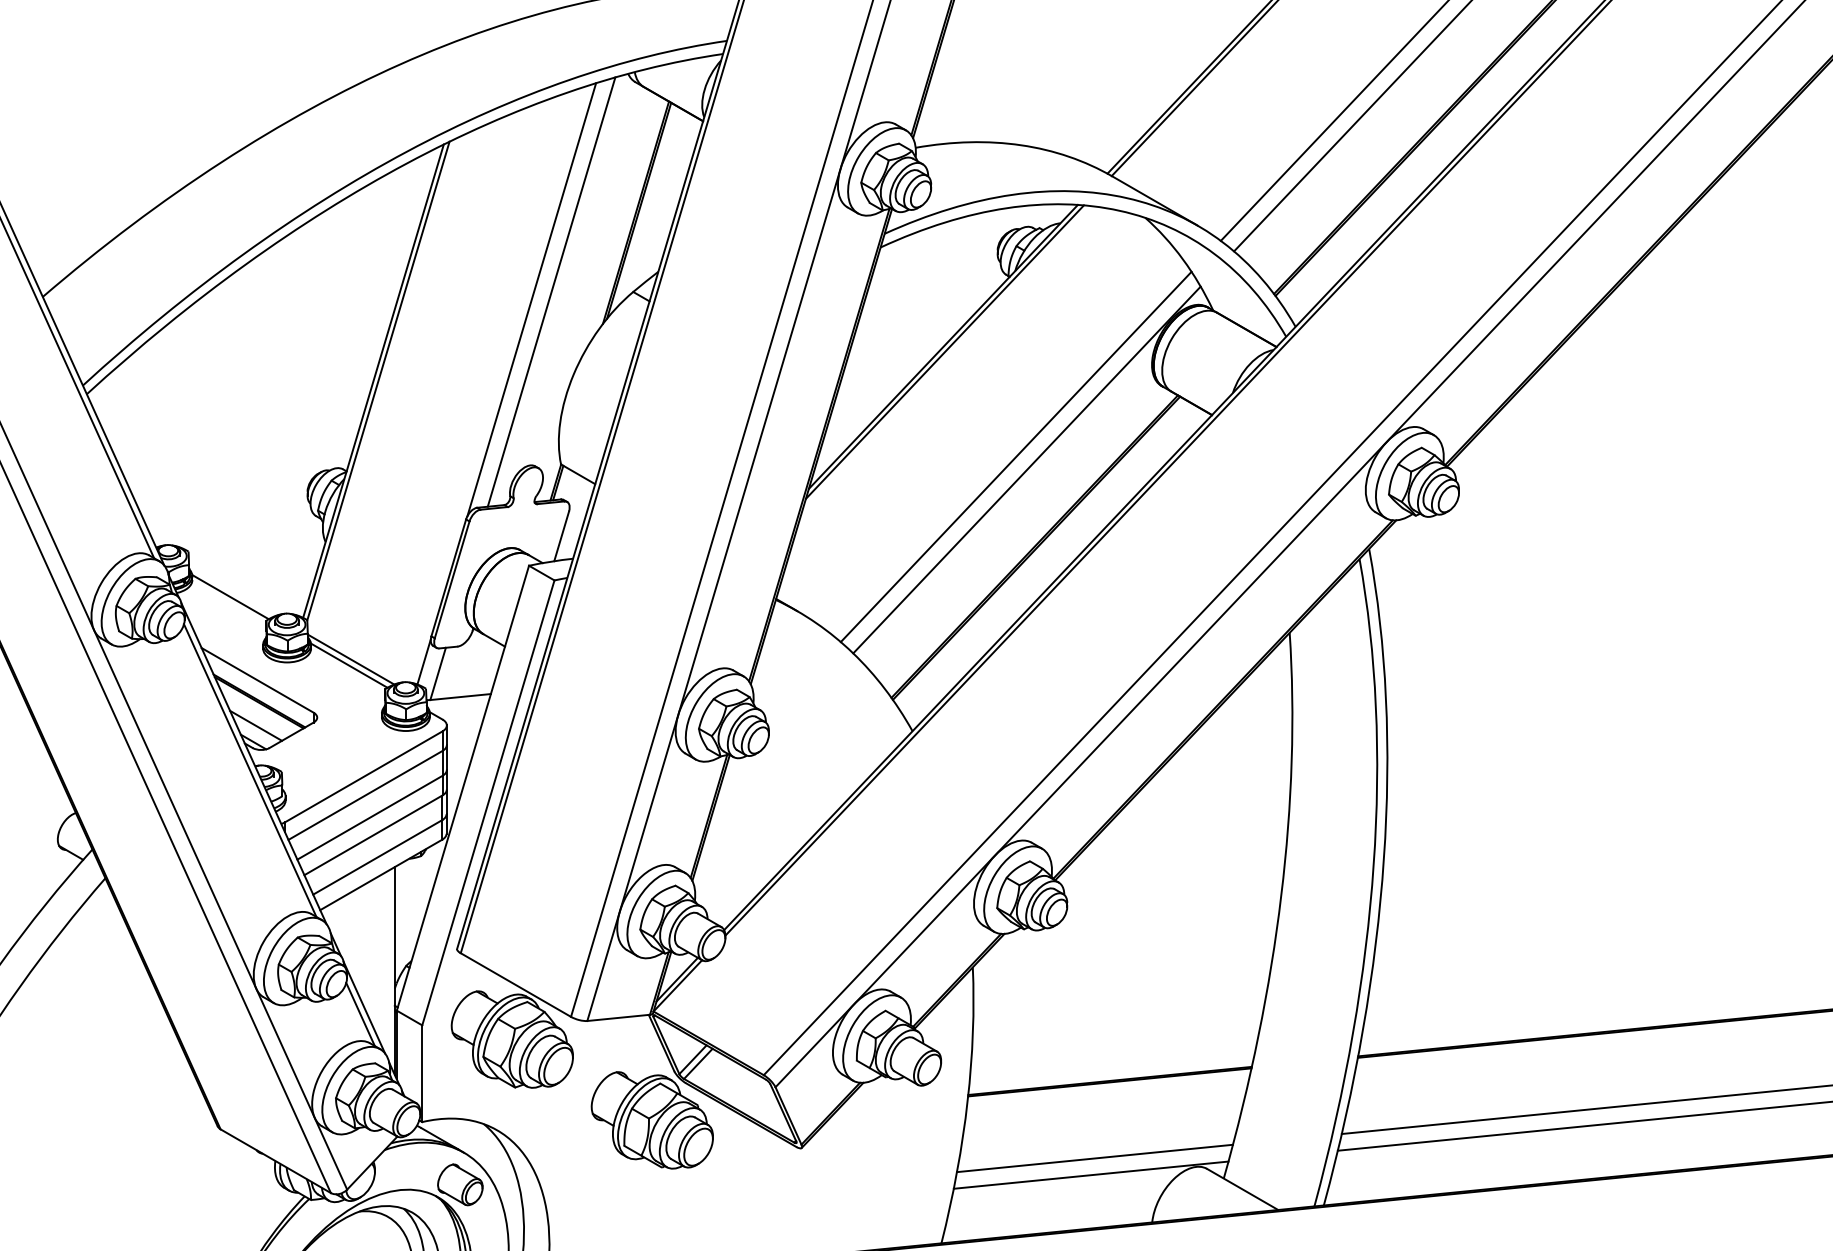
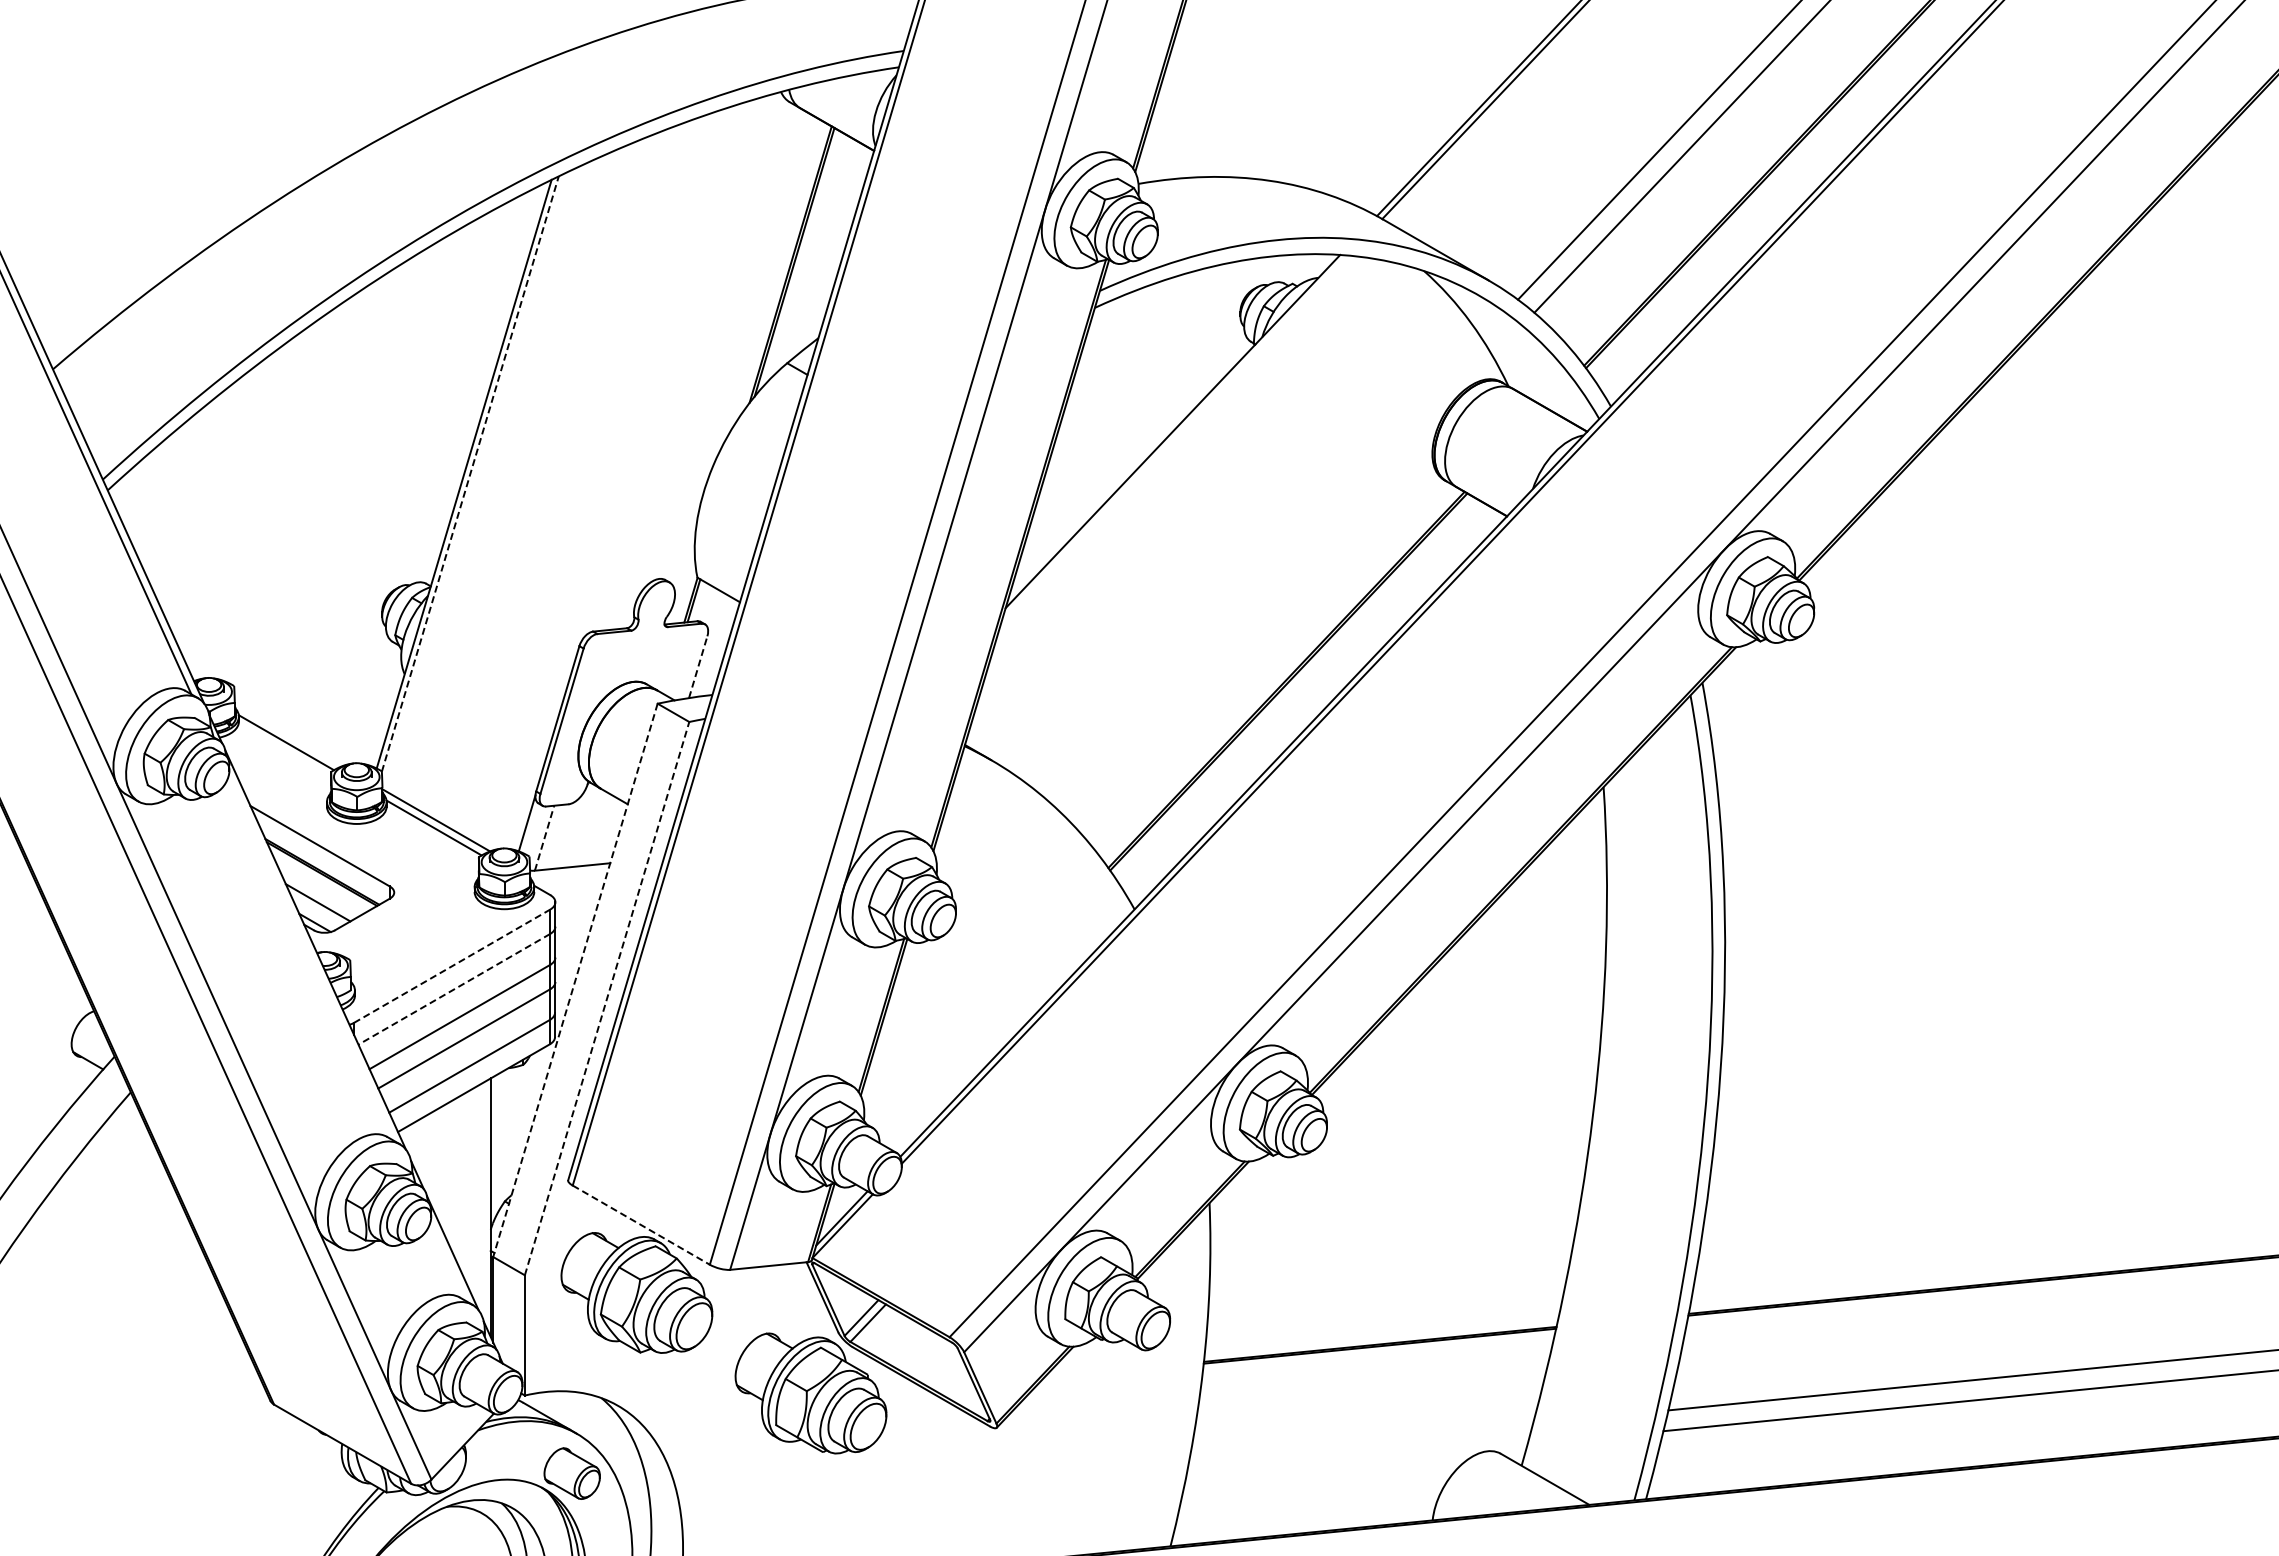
line: (551, 292) -> (685, 363), removed
line: (532, 299) -> (661, 372), removed
line: (944, 351) -> (1174, 437), removed
line: (378, 381) -> (470, 474), solid -> dashed
line: (1016, 457) -> (1263, 568), removed
line: (1026, 469) -> (1276, 584), removed
line: (561, 535) -> (698, 666), solid -> dashed
line: (438, 674) -> (544, 838), solid -> dashed
line: (249, 770) -> (310, 958), removed
line: (364, 777) -> (452, 966), solid -> dashed
line: (462, 788) -> (575, 980), solid -> dashed
line: (365, 795) -> (454, 989), solid -> dashed
line: (488, 802) -> (607, 998), solid -> dashed
line: (516, 985) -> (641, 1225), solid -> dashed
line: (360, 1014) -> (447, 1261), removed
line: (1095, 1158) -> (1361, 1440), removed
line: (1090, 1175) -> (1356, 1461), removed

